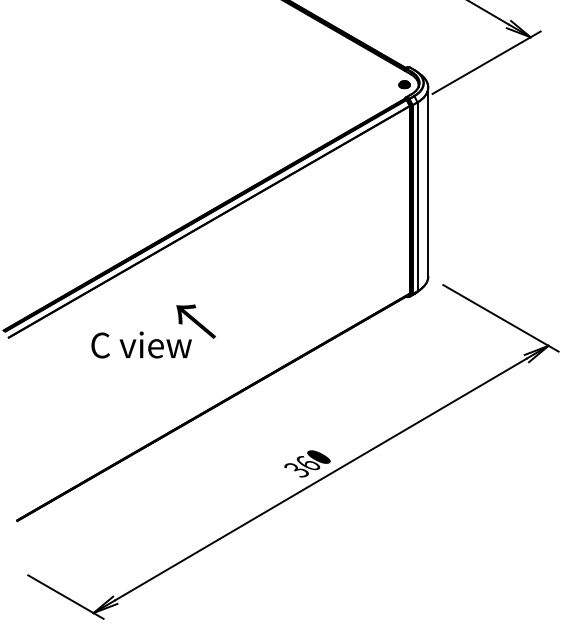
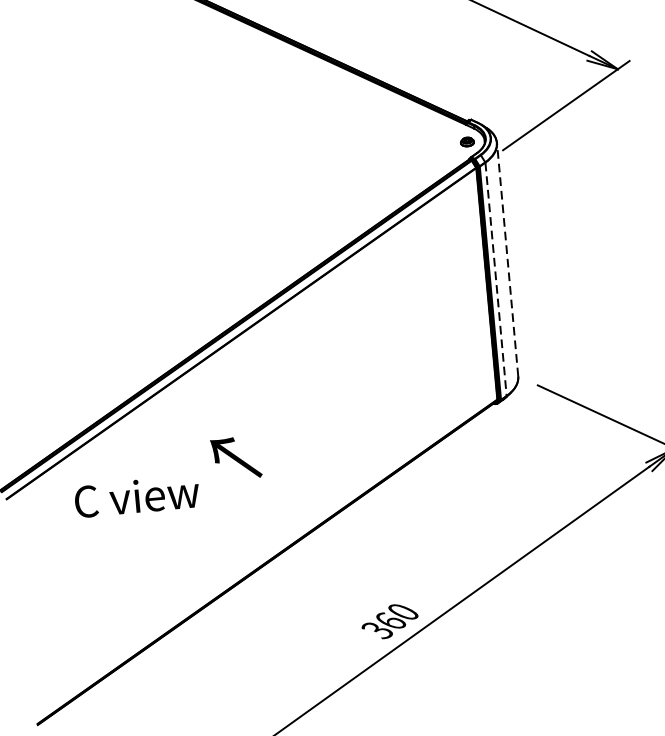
line: (428, 181) -> (507, 259), solid -> dashed
line: (417, 197) -> (496, 280), solid -> dashed
text: (141, 344) -> (136, 495), moved

